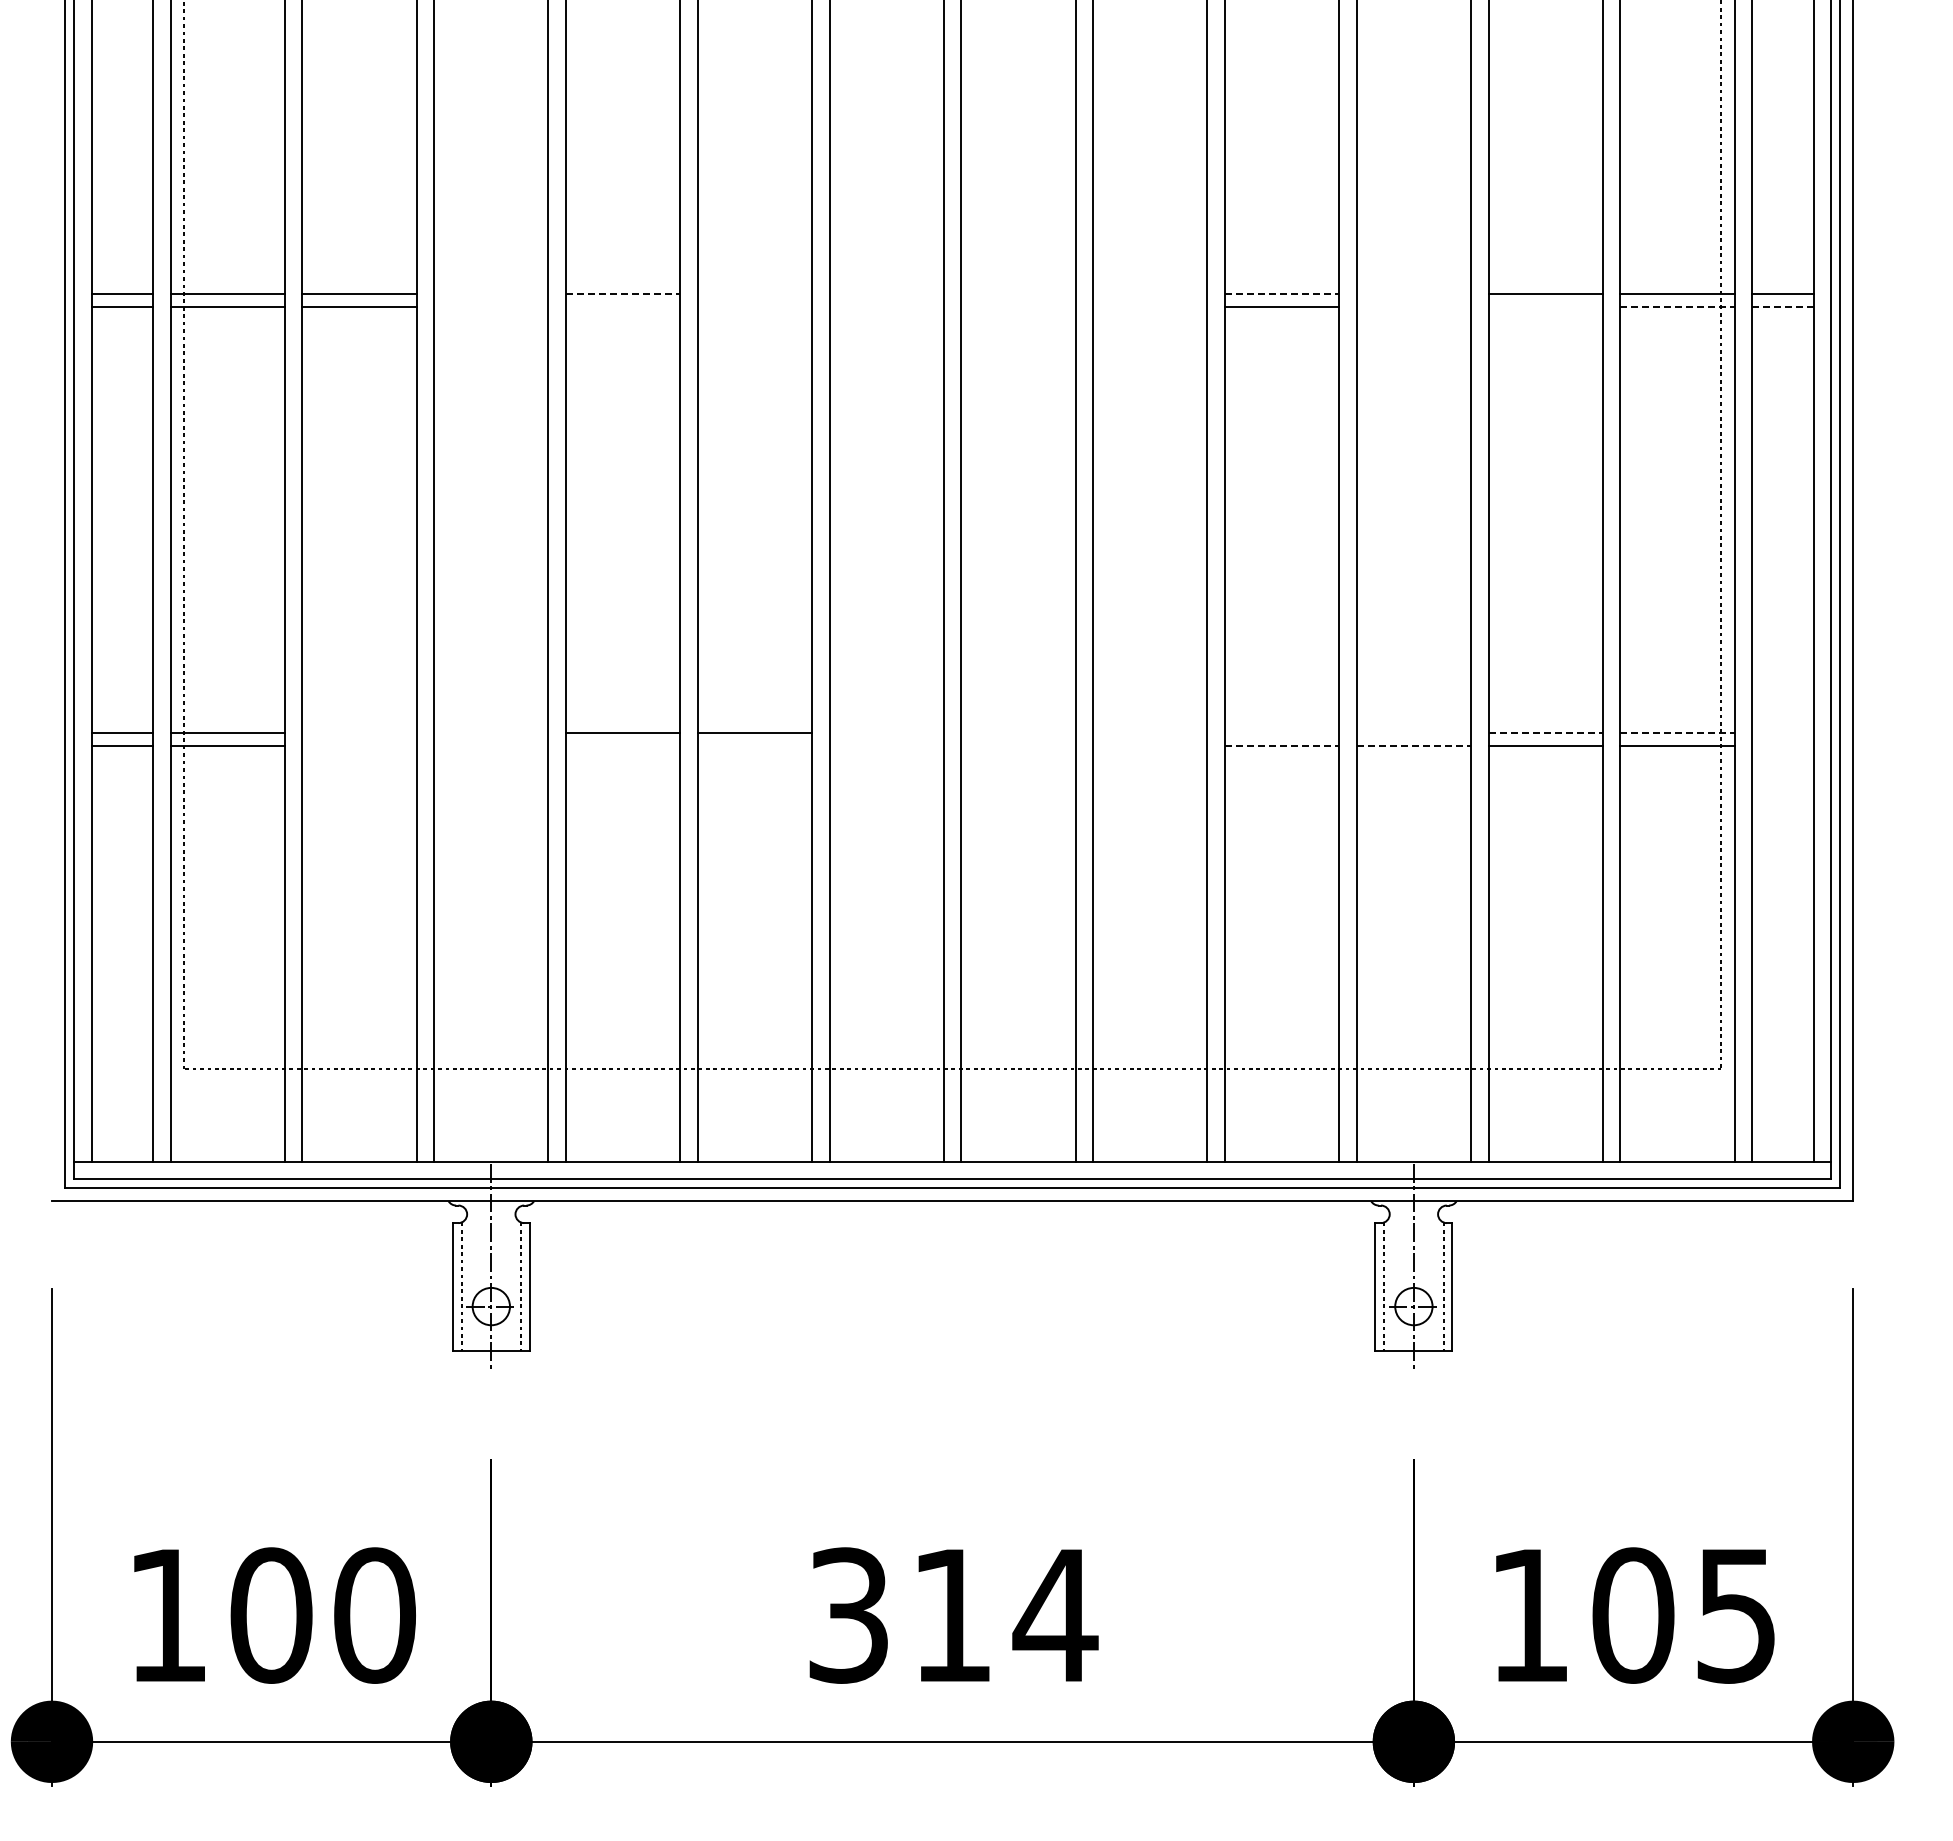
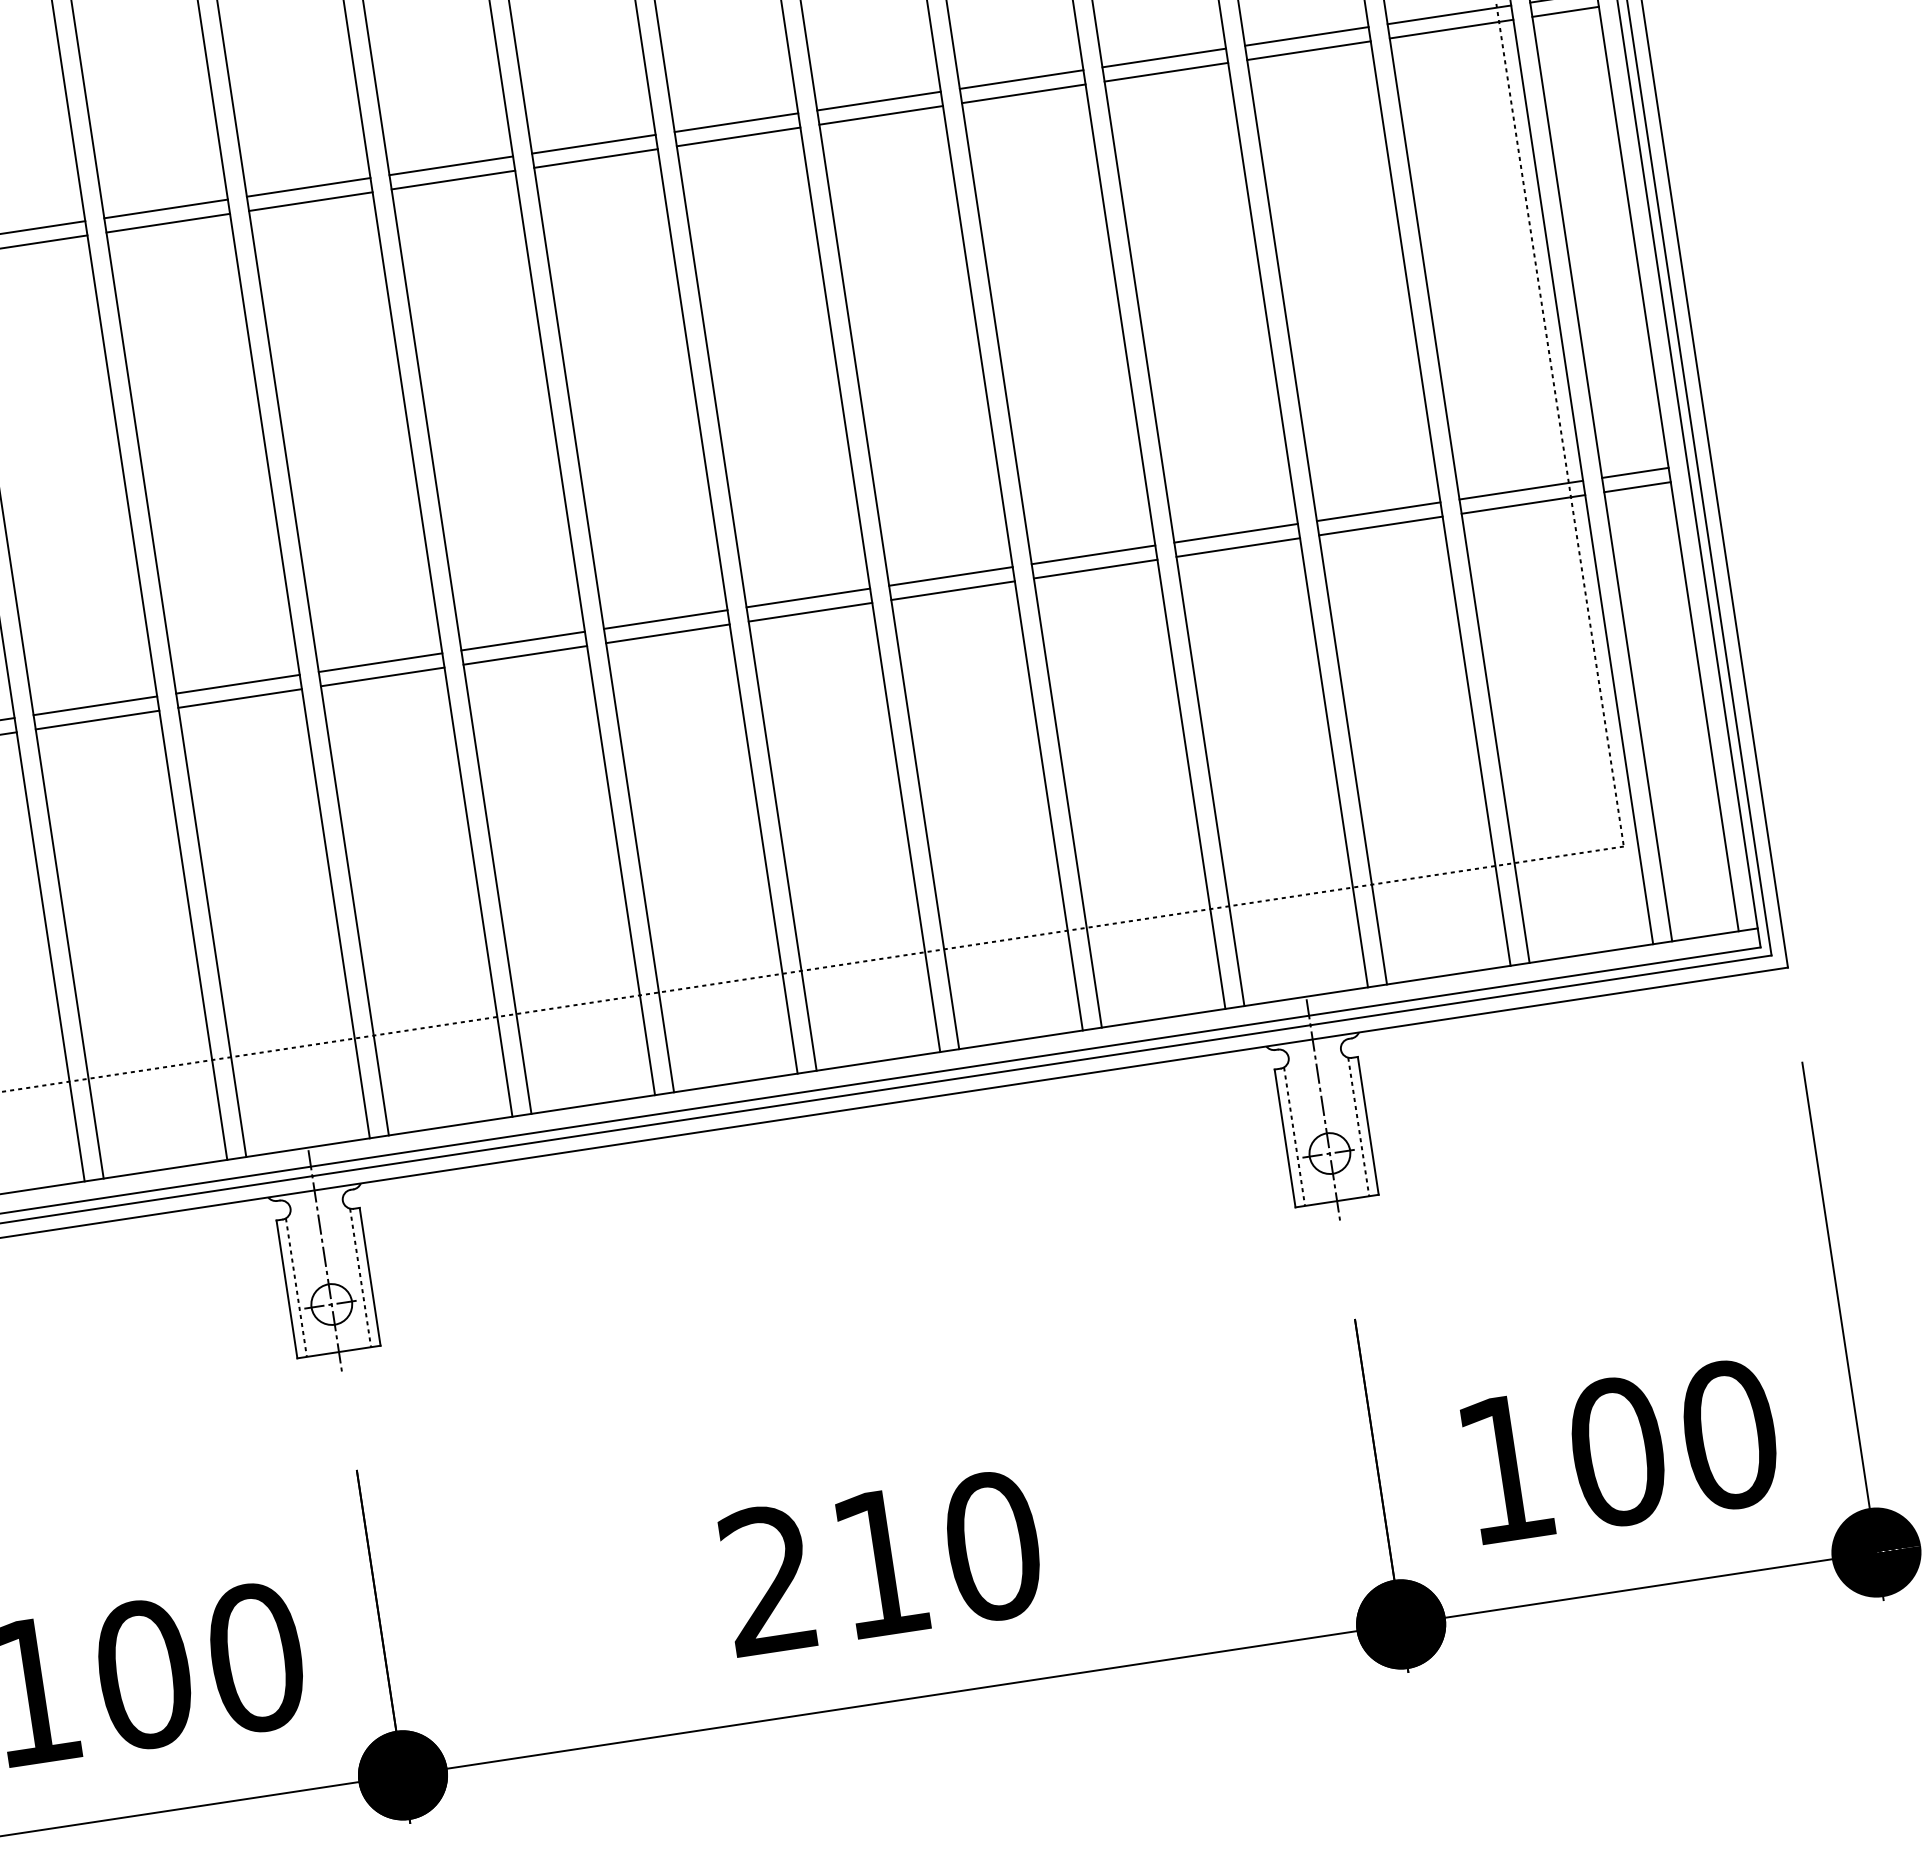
line: (491, 293) -> (166, 208), added
line: (623, 293) -> (309, 186), dashed -> solid
line: (754, 293) -> (450, 165), added
line: (886, 293) -> (593, 143), added
line: (1018, 293) -> (736, 122), added
line: (1150, 293) -> (879, 100), added
line: (1282, 293) -> (1021, 79), dashed -> solid
line: (1413, 293) -> (1163, 57), added
line: (491, 307) -> (168, 223), added
line: (623, 307) -> (311, 201), added
line: (754, 307) -> (453, 180), added
line: (886, 307) -> (595, 158), added
line: (1018, 307) -> (738, 137), added
line: (1150, 307) -> (881, 115), added
line: (1413, 307) -> (1166, 72), added
line: (1545, 307) -> (1308, 51), added
line: (1677, 307) -> (1451, 29), dashed -> solid
line: (1782, 307) -> (1565, 12), dashed -> solid
line: (359, 733) -> (95, 706), added
line: (491, 733) -> (238, 684), added
line: (886, 733) -> (665, 619), added
line: (1018, 733) -> (808, 598), added
line: (1150, 733) -> (951, 576), added
line: (1281, 733) -> (1092, 555), added
line: (1413, 733) -> (1235, 533), added
line: (1546, 733) -> (1379, 511), dashed -> solid
line: (1677, 733) -> (1521, 490), dashed -> solid
line: (1782, 733) -> (1634, 473), added
line: (359, 746) -> (97, 720), added
line: (491, 746) -> (240, 698), added
line: (623, 746) -> (383, 676), added
line: (754, 746) -> (524, 655), added
line: (886, 746) -> (667, 633), added
line: (1018, 746) -> (810, 612), added
line: (1150, 746) -> (953, 590), added
line: (1282, 746) -> (1096, 569), dashed -> solid
line: (1414, 746) -> (1238, 547), dashed -> solid
line: (1782, 746) -> (1637, 487), added
text: (953, 1615) -> (882, 1563), 314 -> 210
text: (1736, 1615) -> (1729, 1434), 105 -> 100

